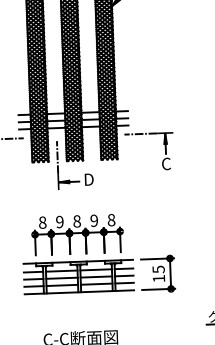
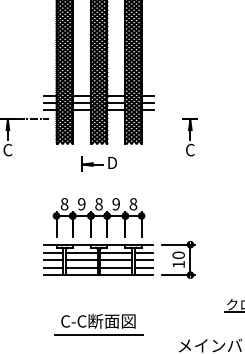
line: (140, 134) -> (165, 119), removed
line: (57, 157) -> (81, 139), removed
text: (158, 269) -> (178, 255), 15 -> 10

